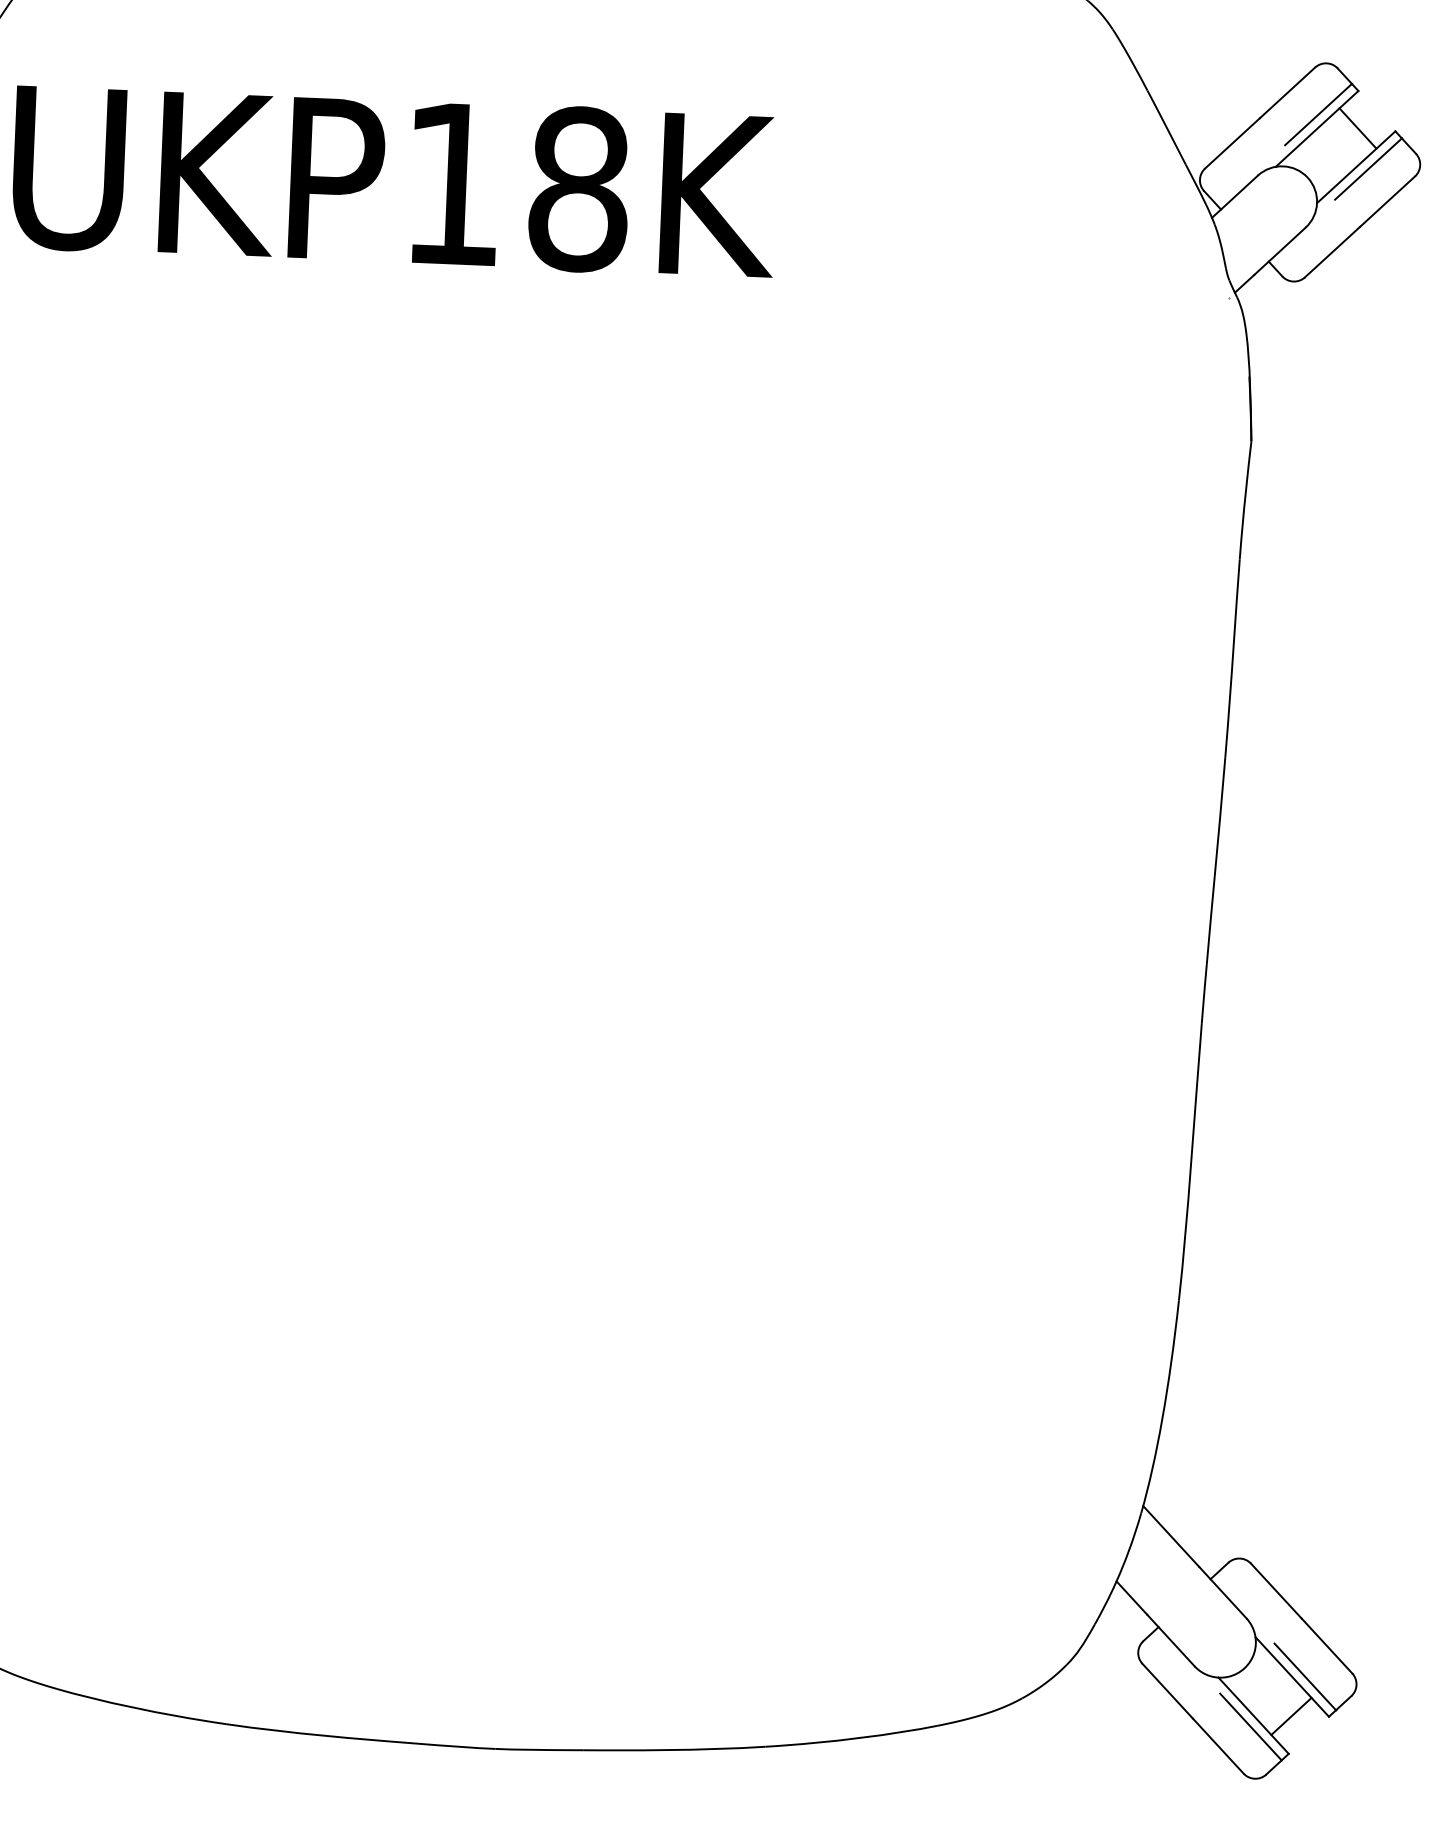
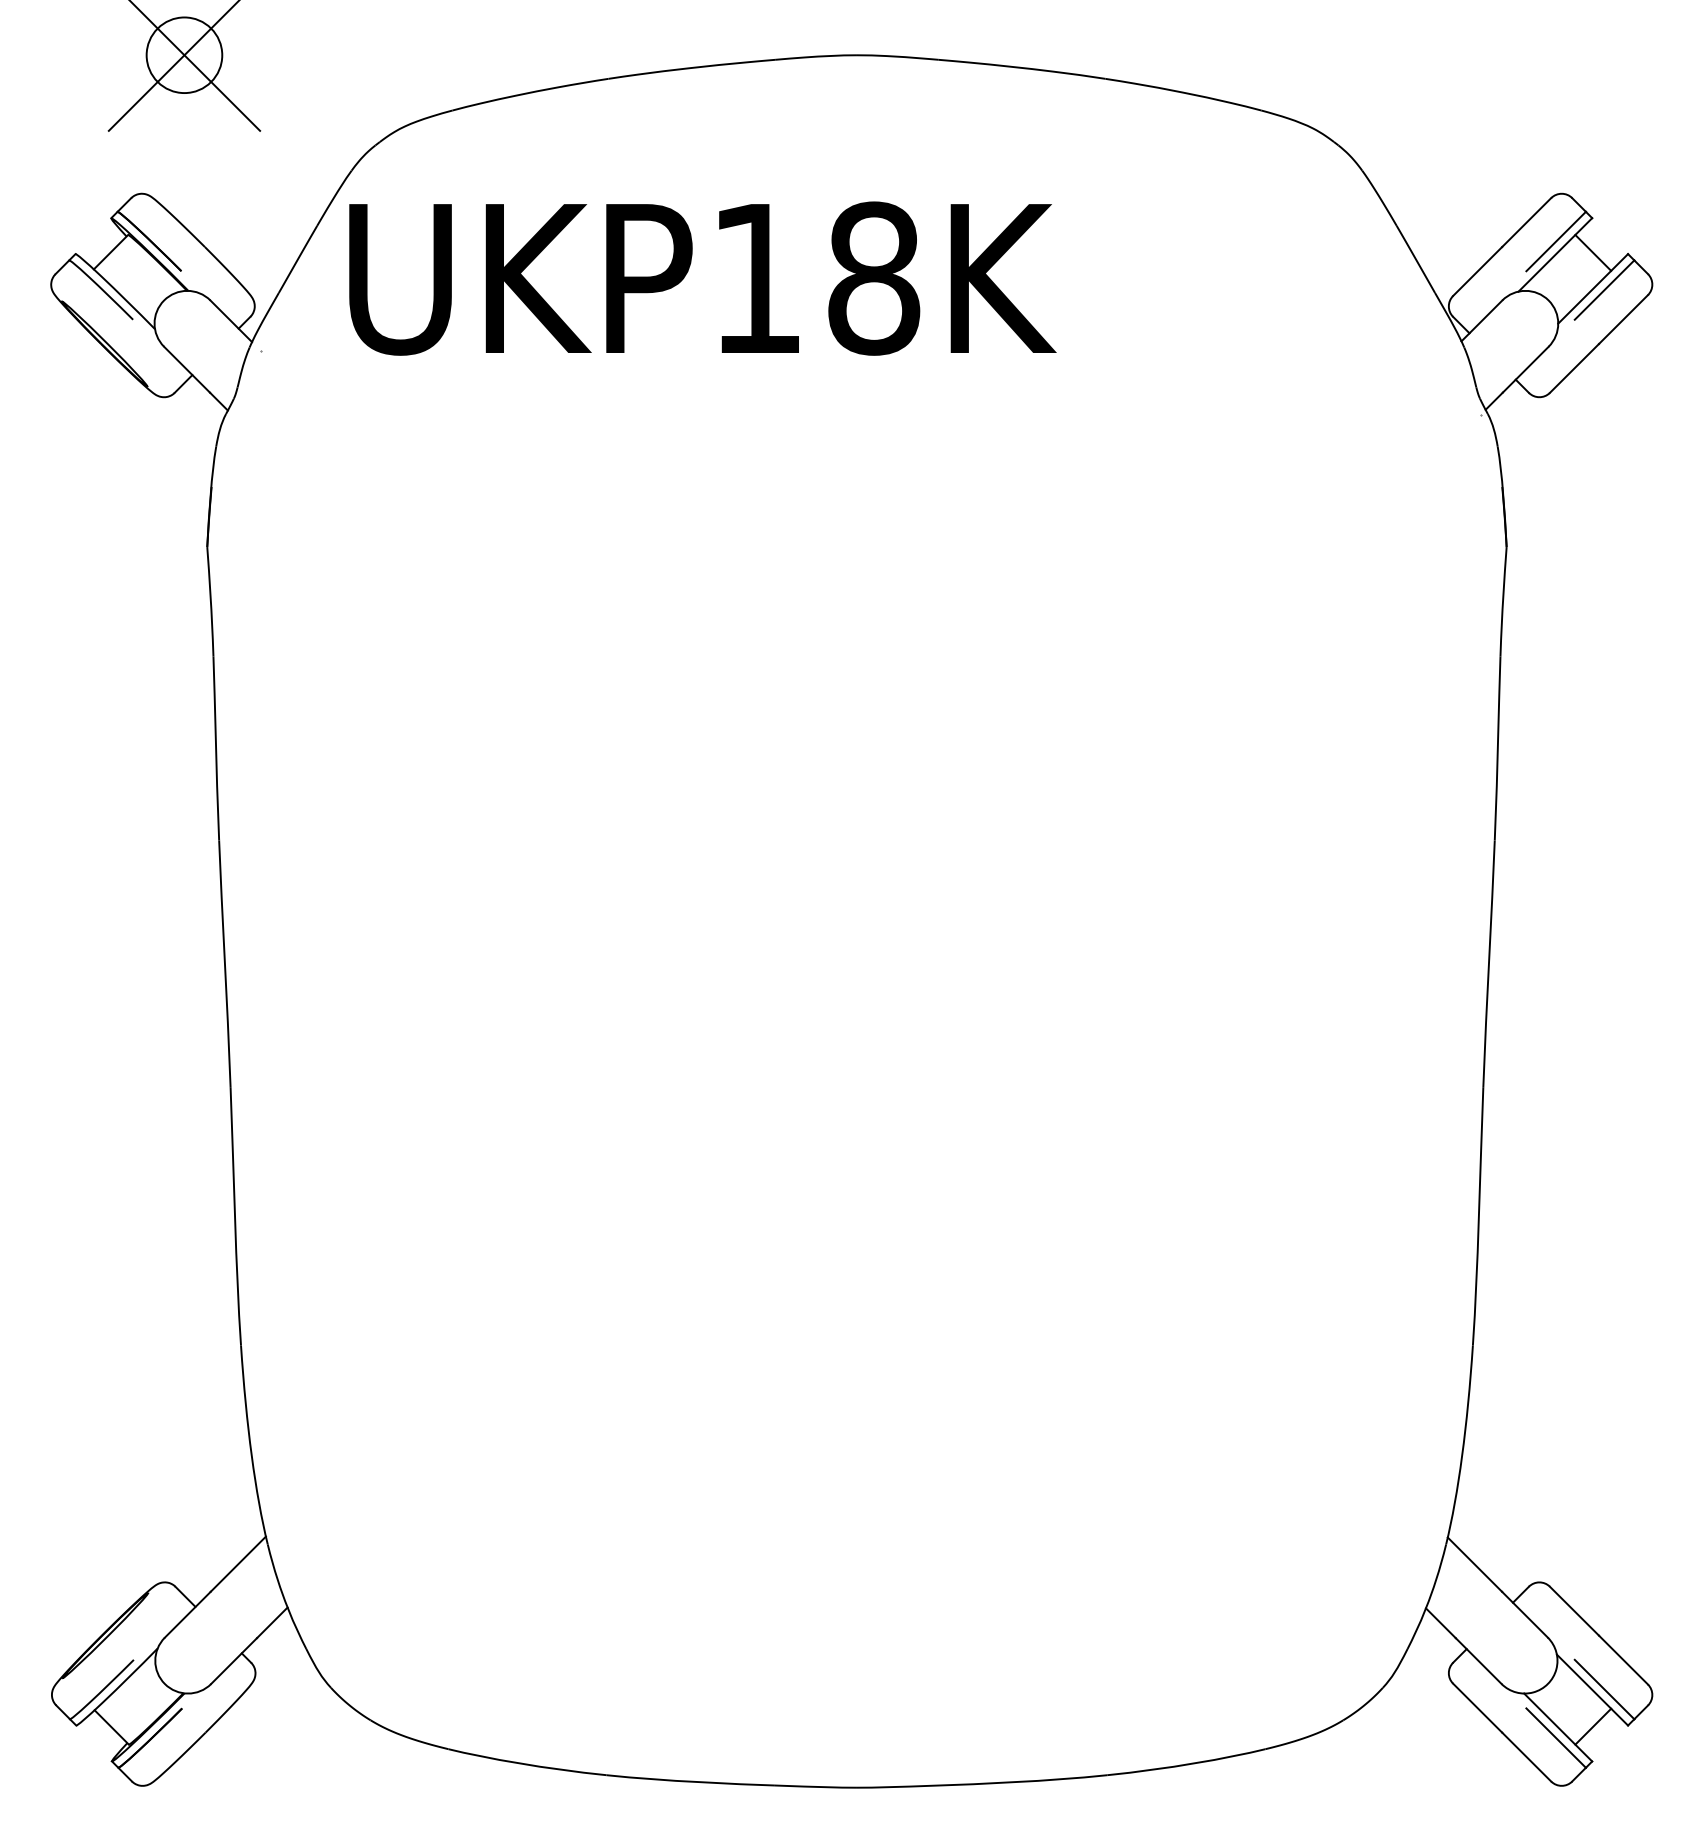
text: (394, 181) -> (702, 278), moved

